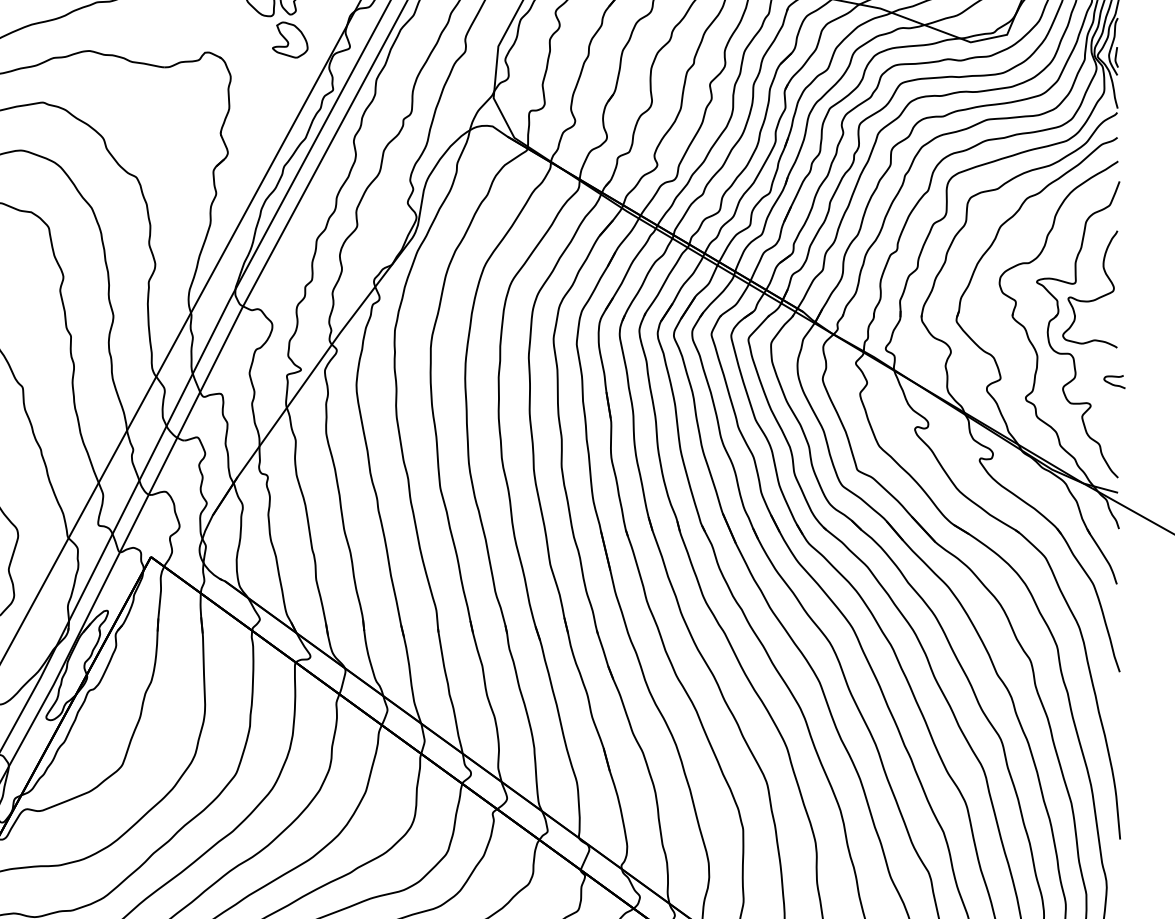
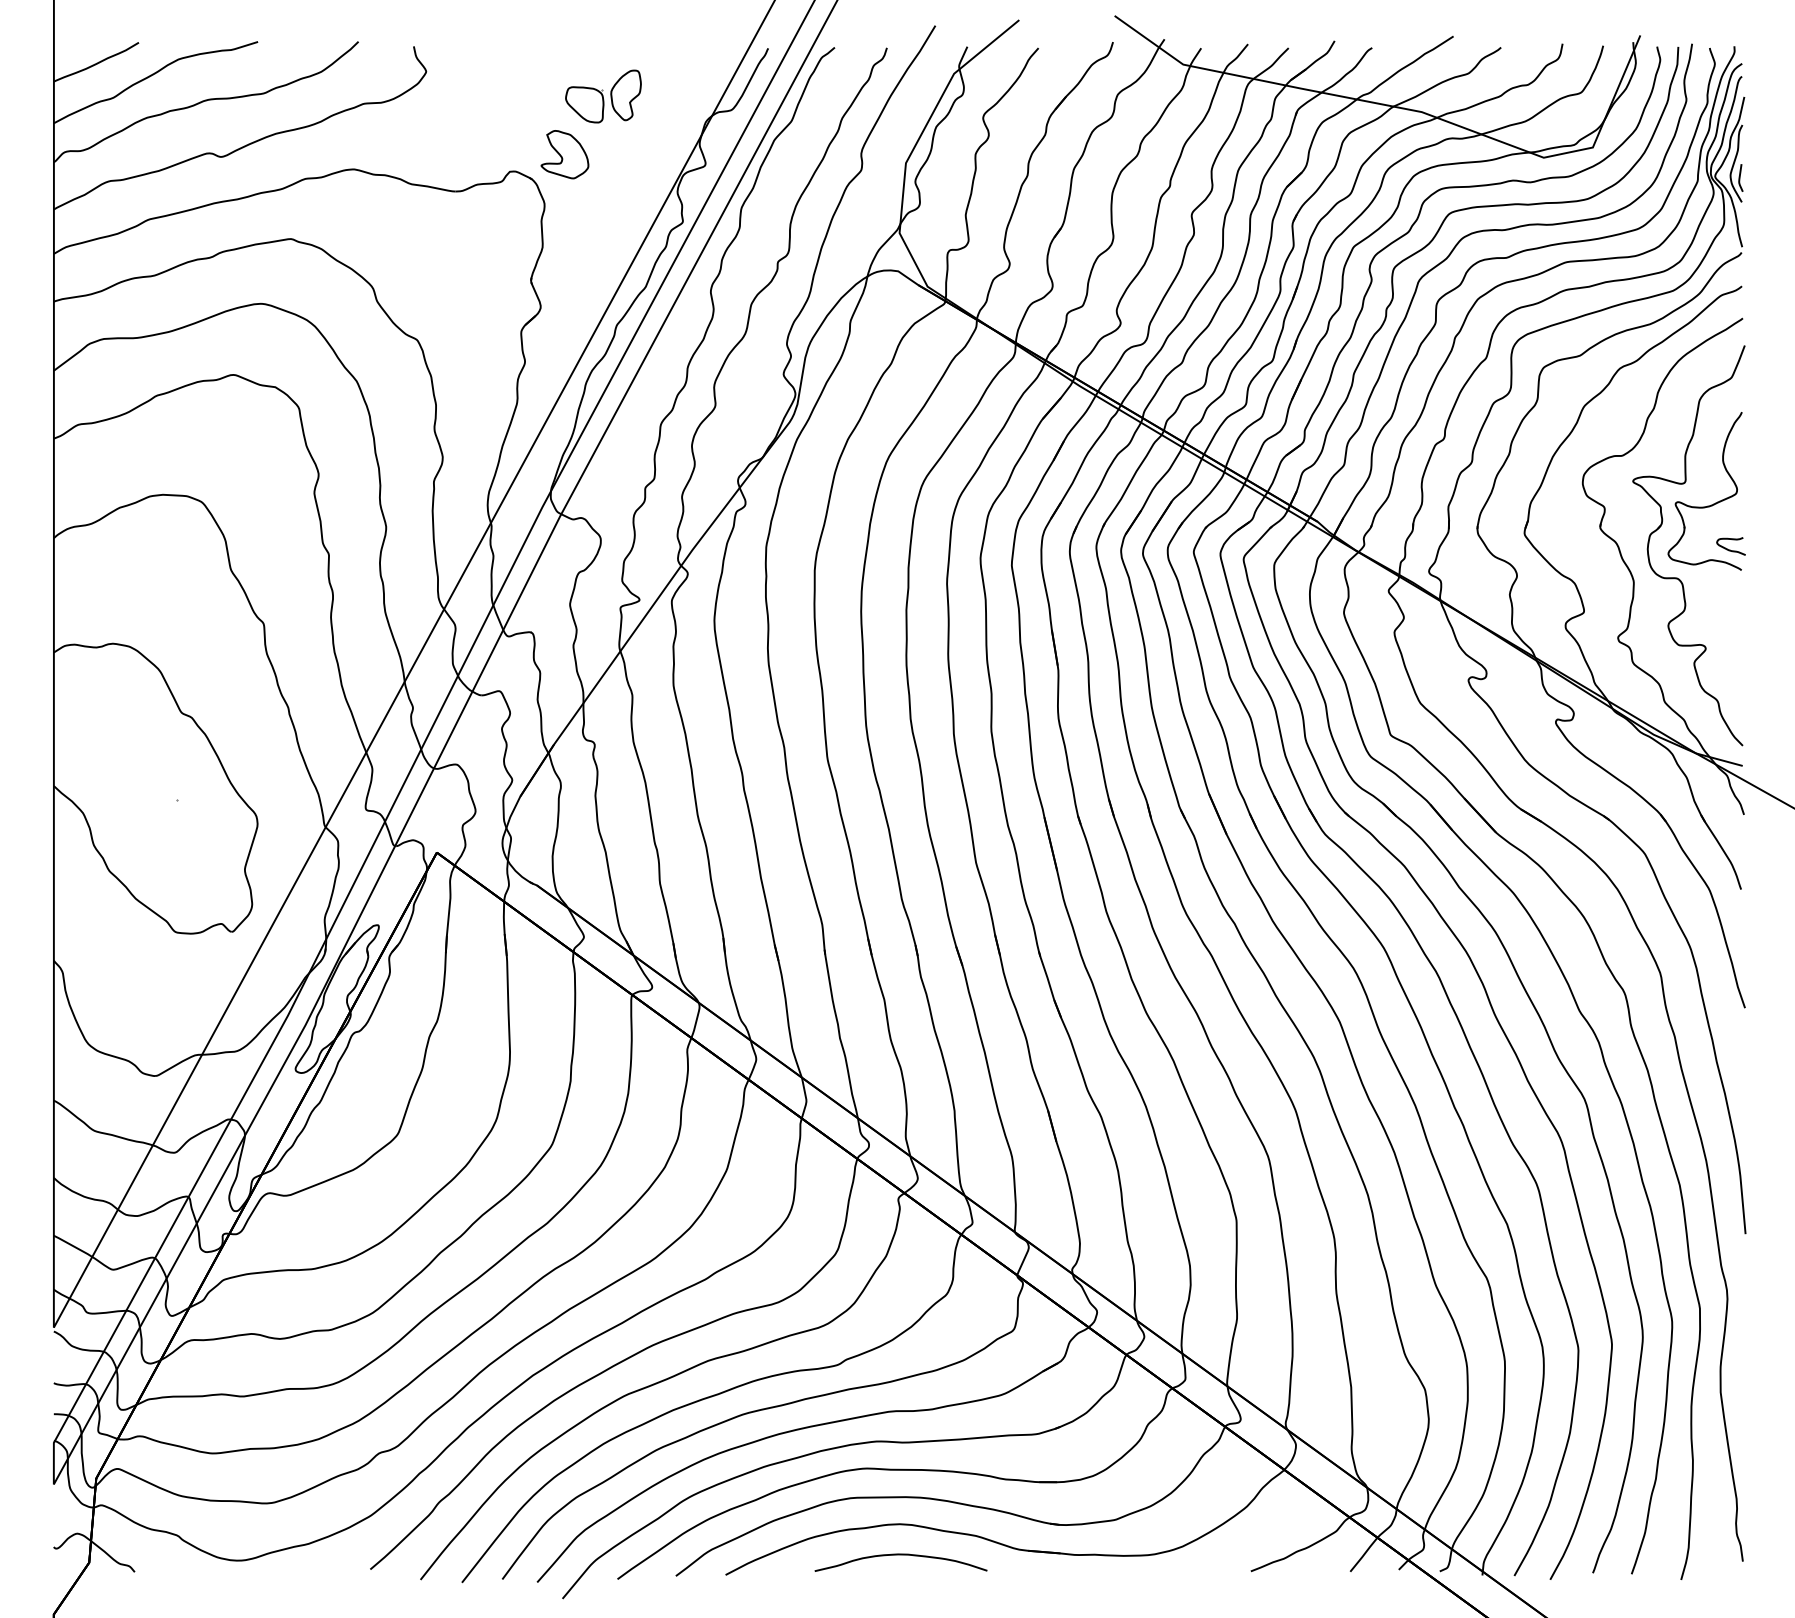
part: (289, 39) -> (564, 154), moved
curve: (1114, 384) -> (1730, 549), moved

